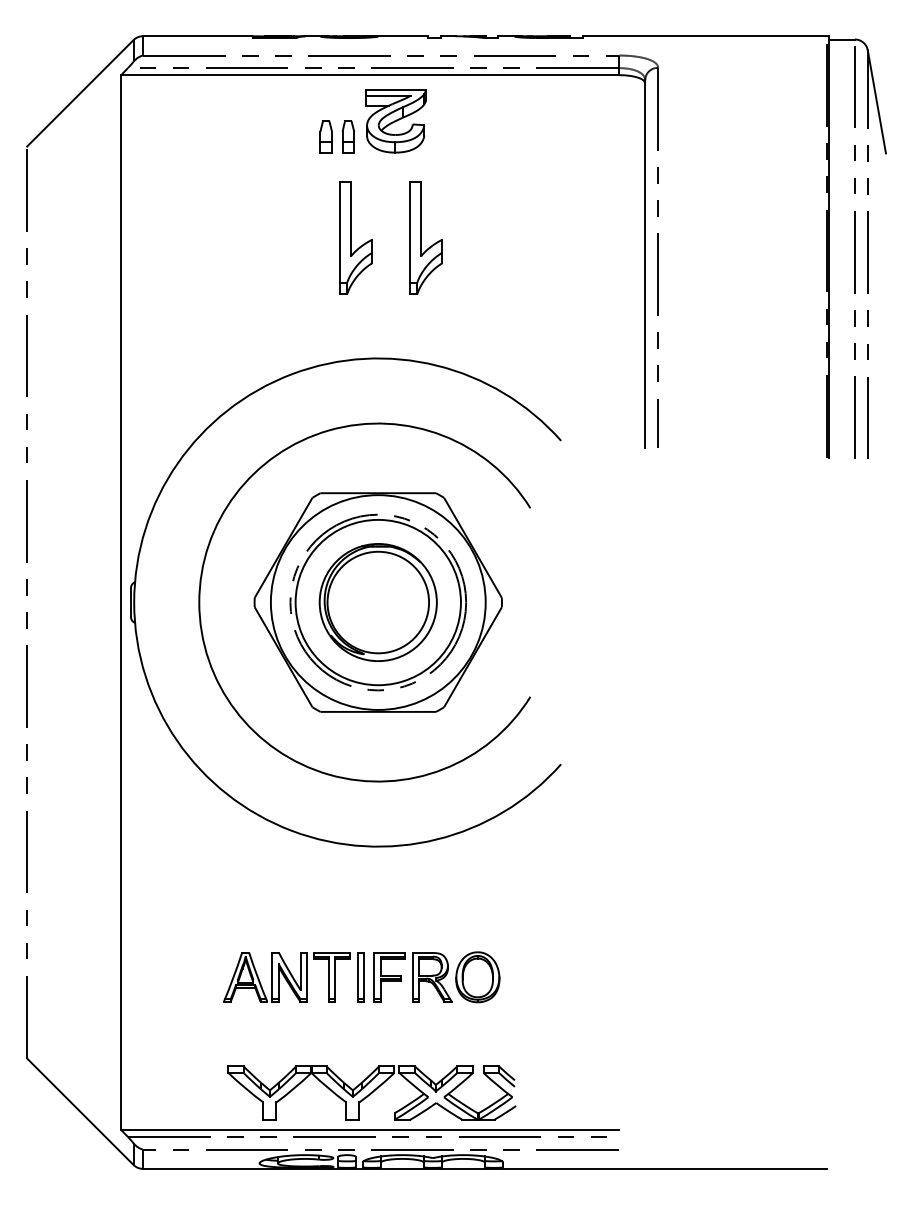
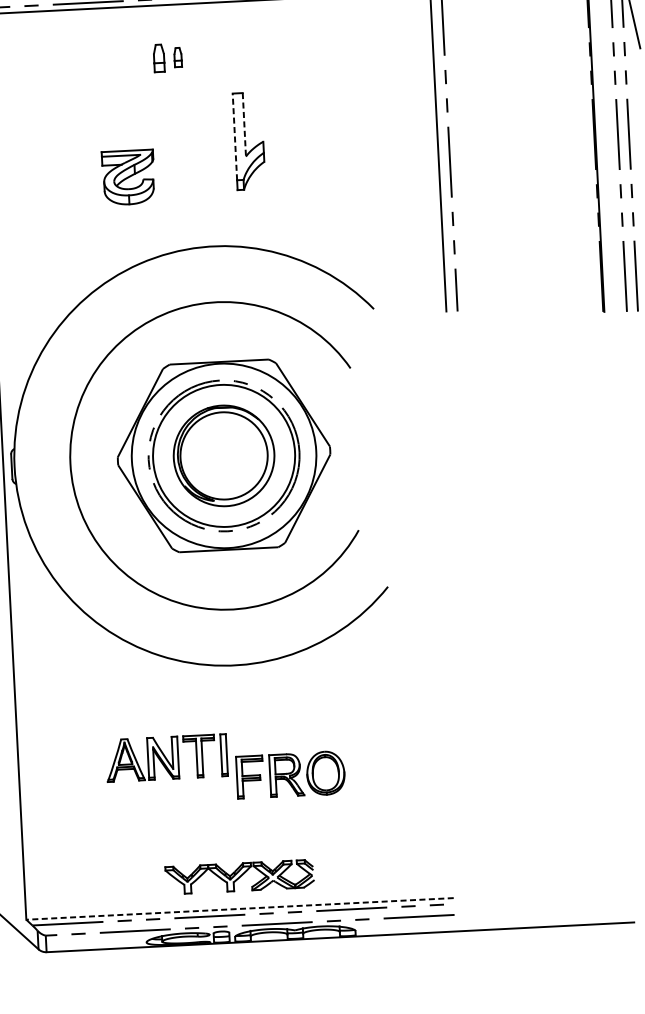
part: (395, 121) -> (128, 177), moved
part: (347, 136) -> (177, 57), size x0.7
line: (421, 219) -> (244, 125), solid -> dashed
line: (409, 231) -> (234, 136), solid -> dashed
part: (355, 237) -> (188, 143), removed
part: (293, 977) -> (166, 758), moved
part: (371, 1092) -> (239, 876), size x0.6
line: (370, 1129) -> (240, 908), solid -> dashed

